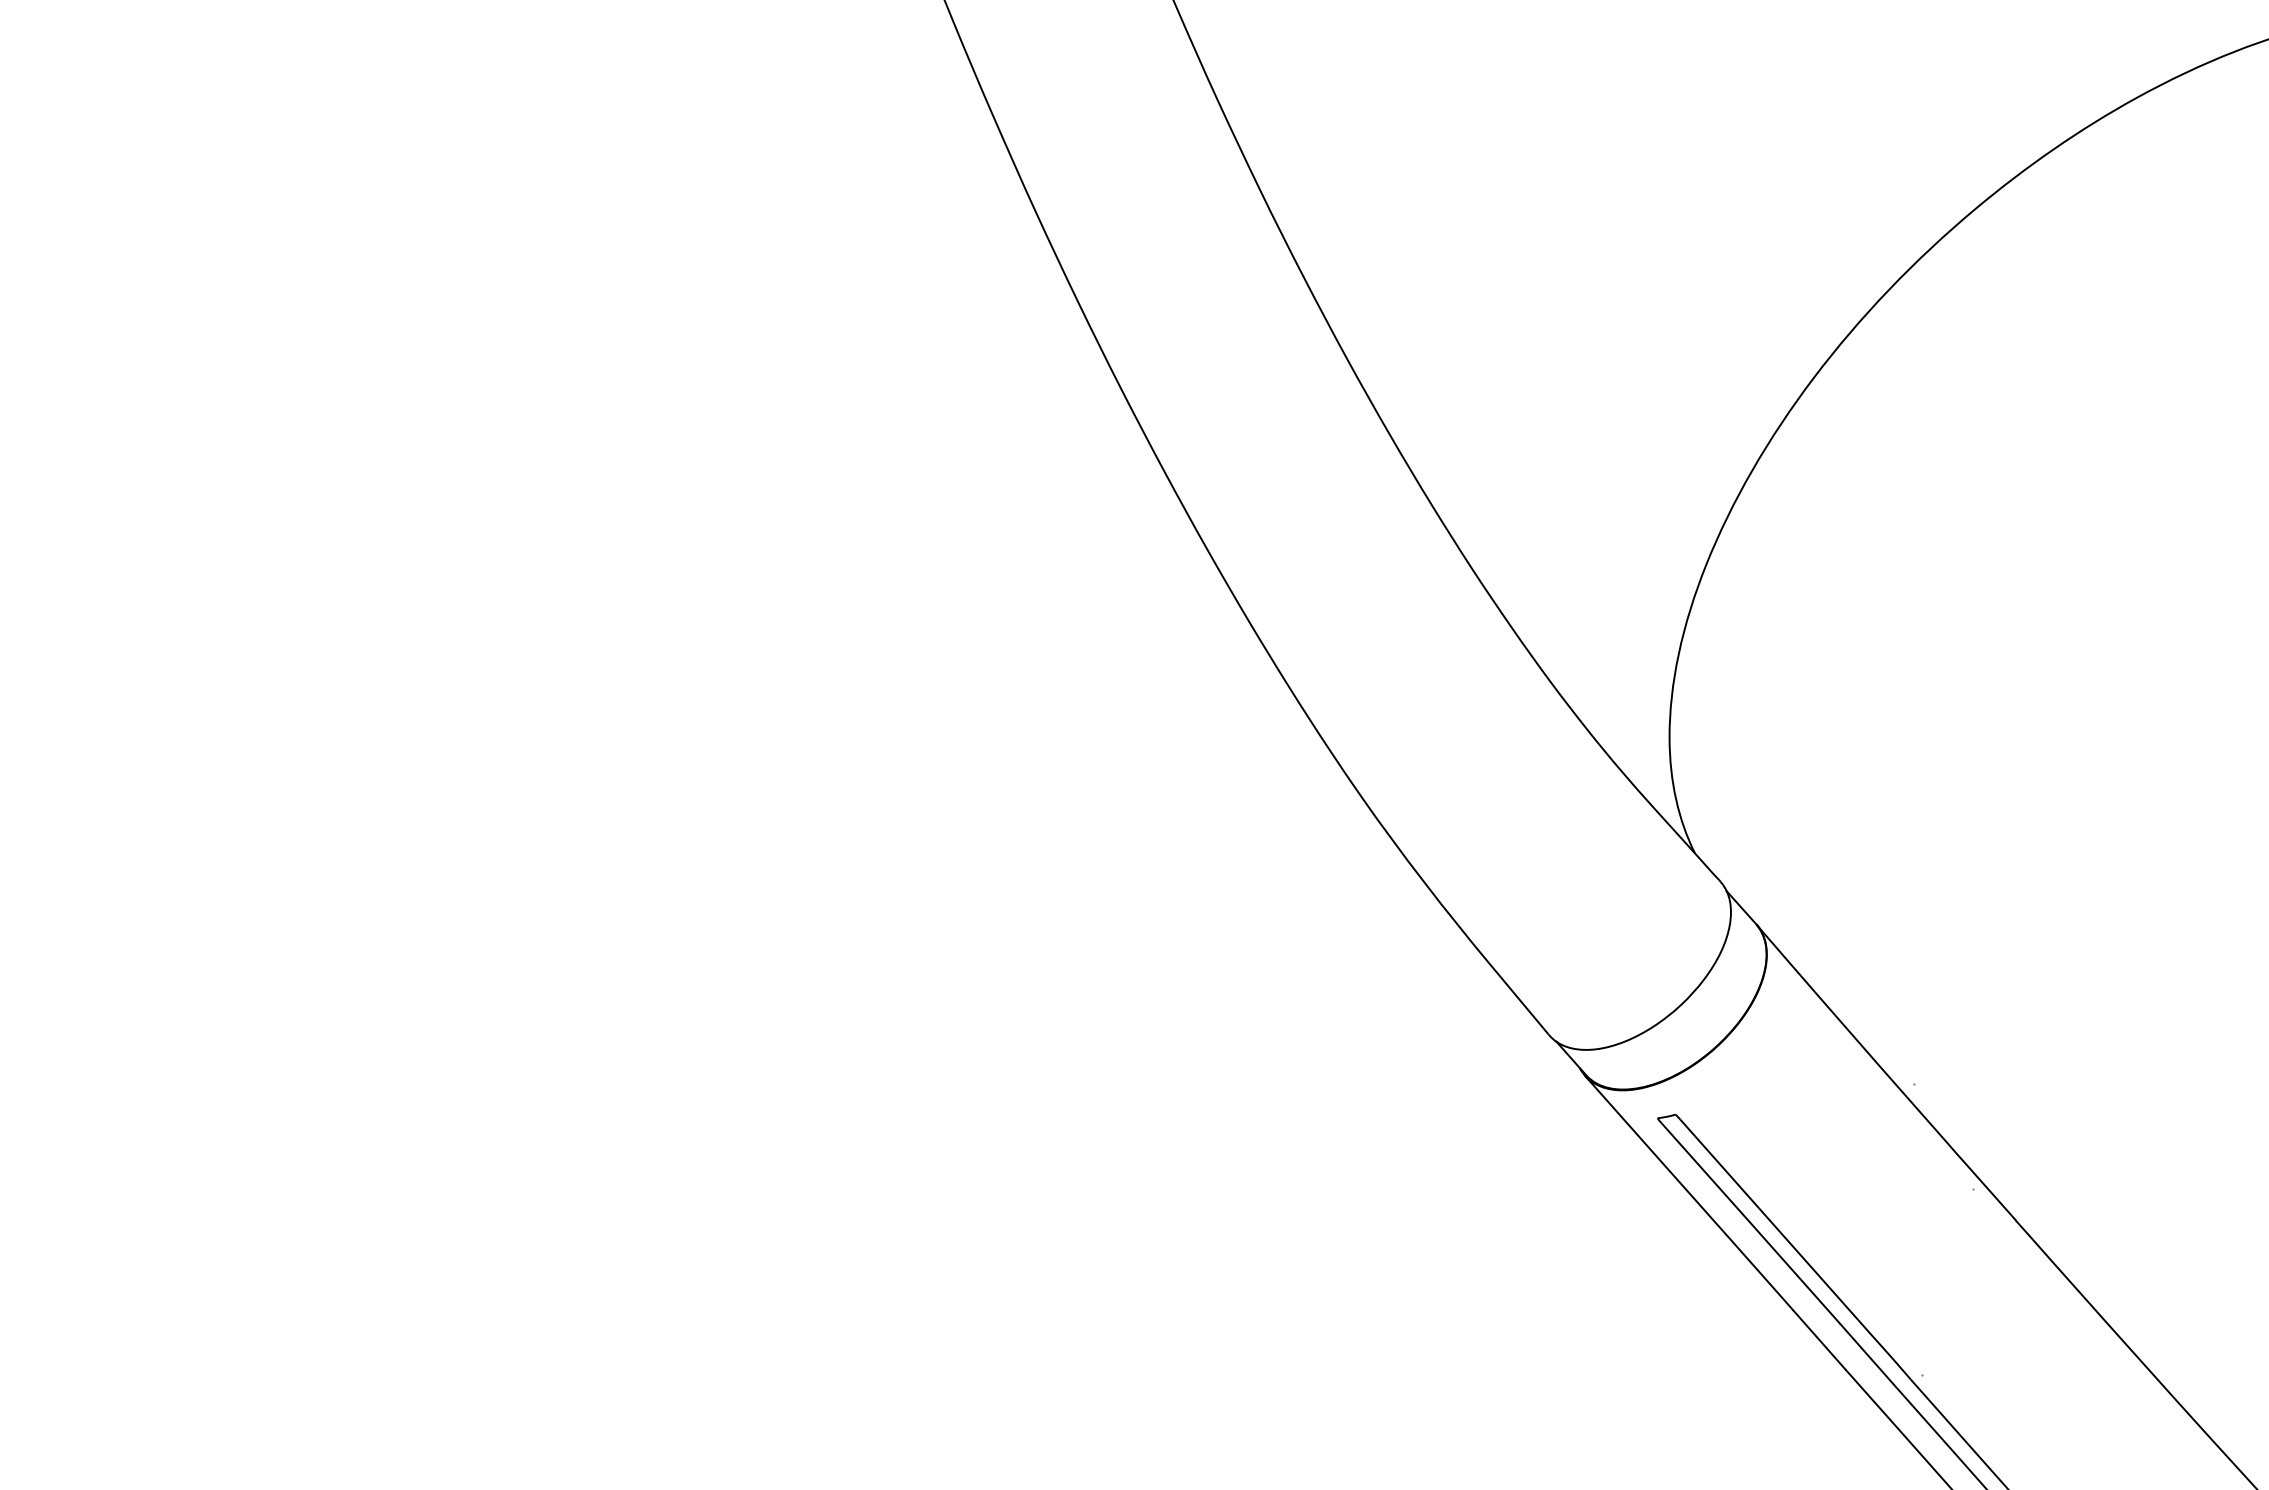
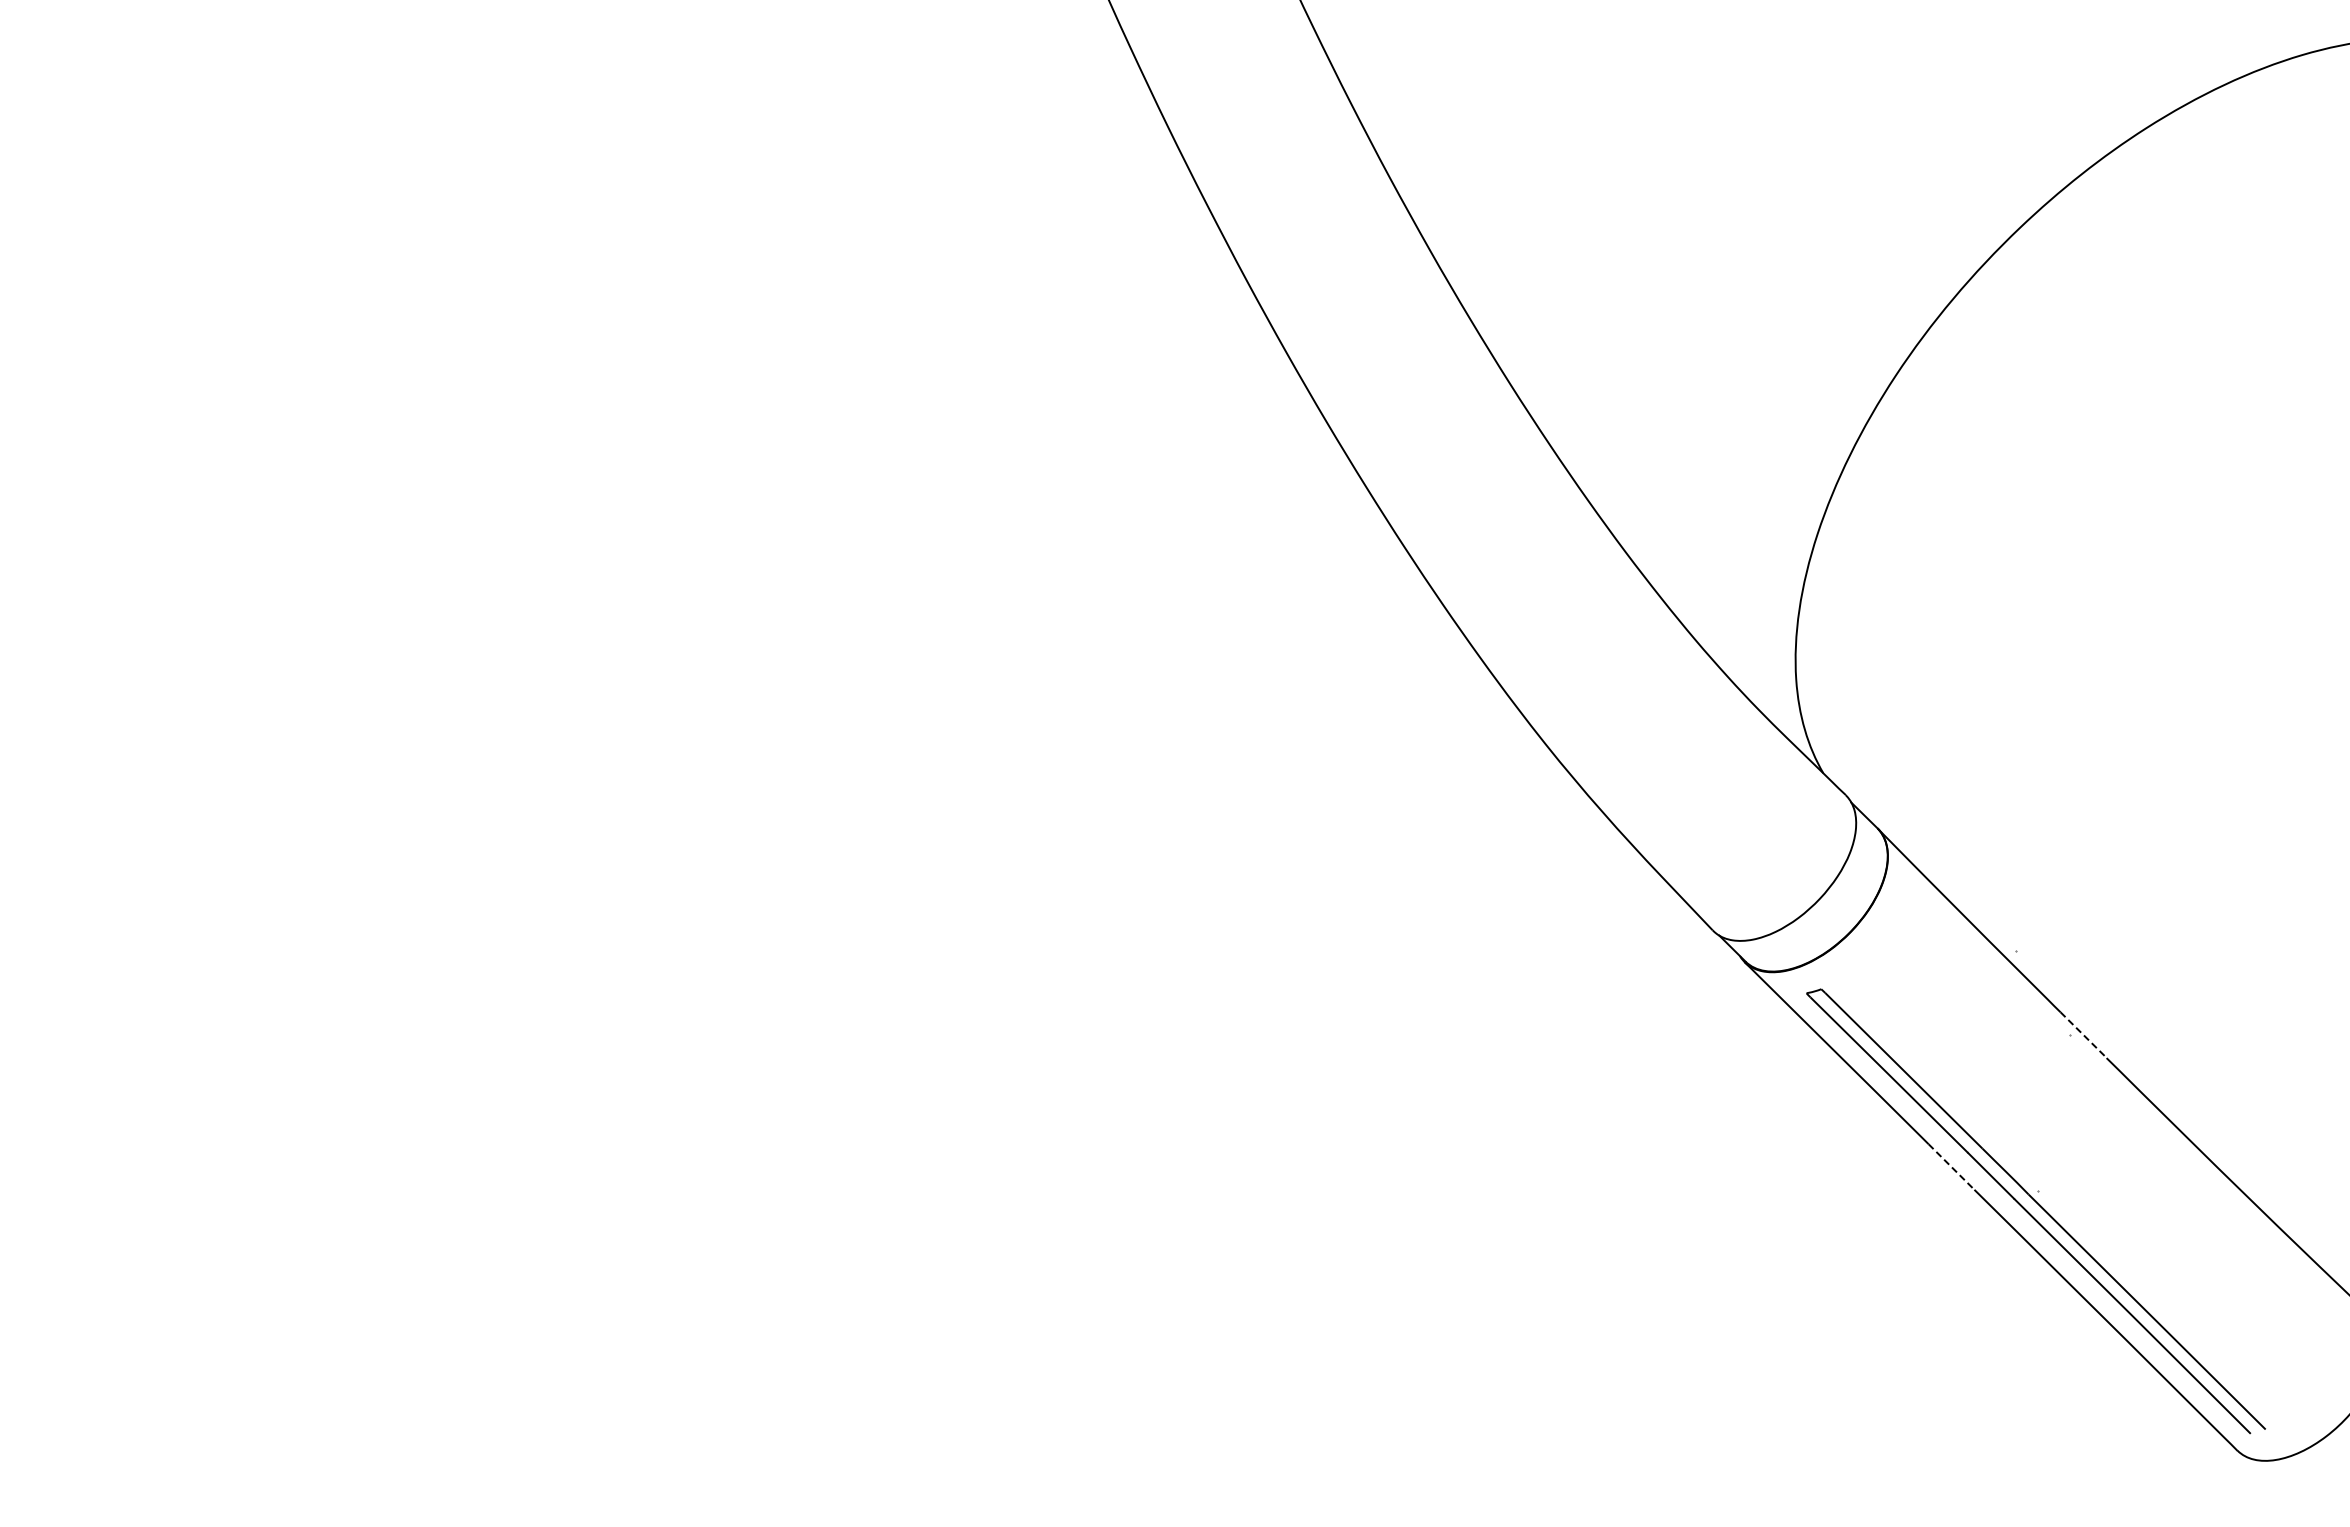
line: (1989, 1191) -> (2083, 1035), solid -> dashed
line: (1819, 1340) -> (1951, 1167), solid -> dashed

